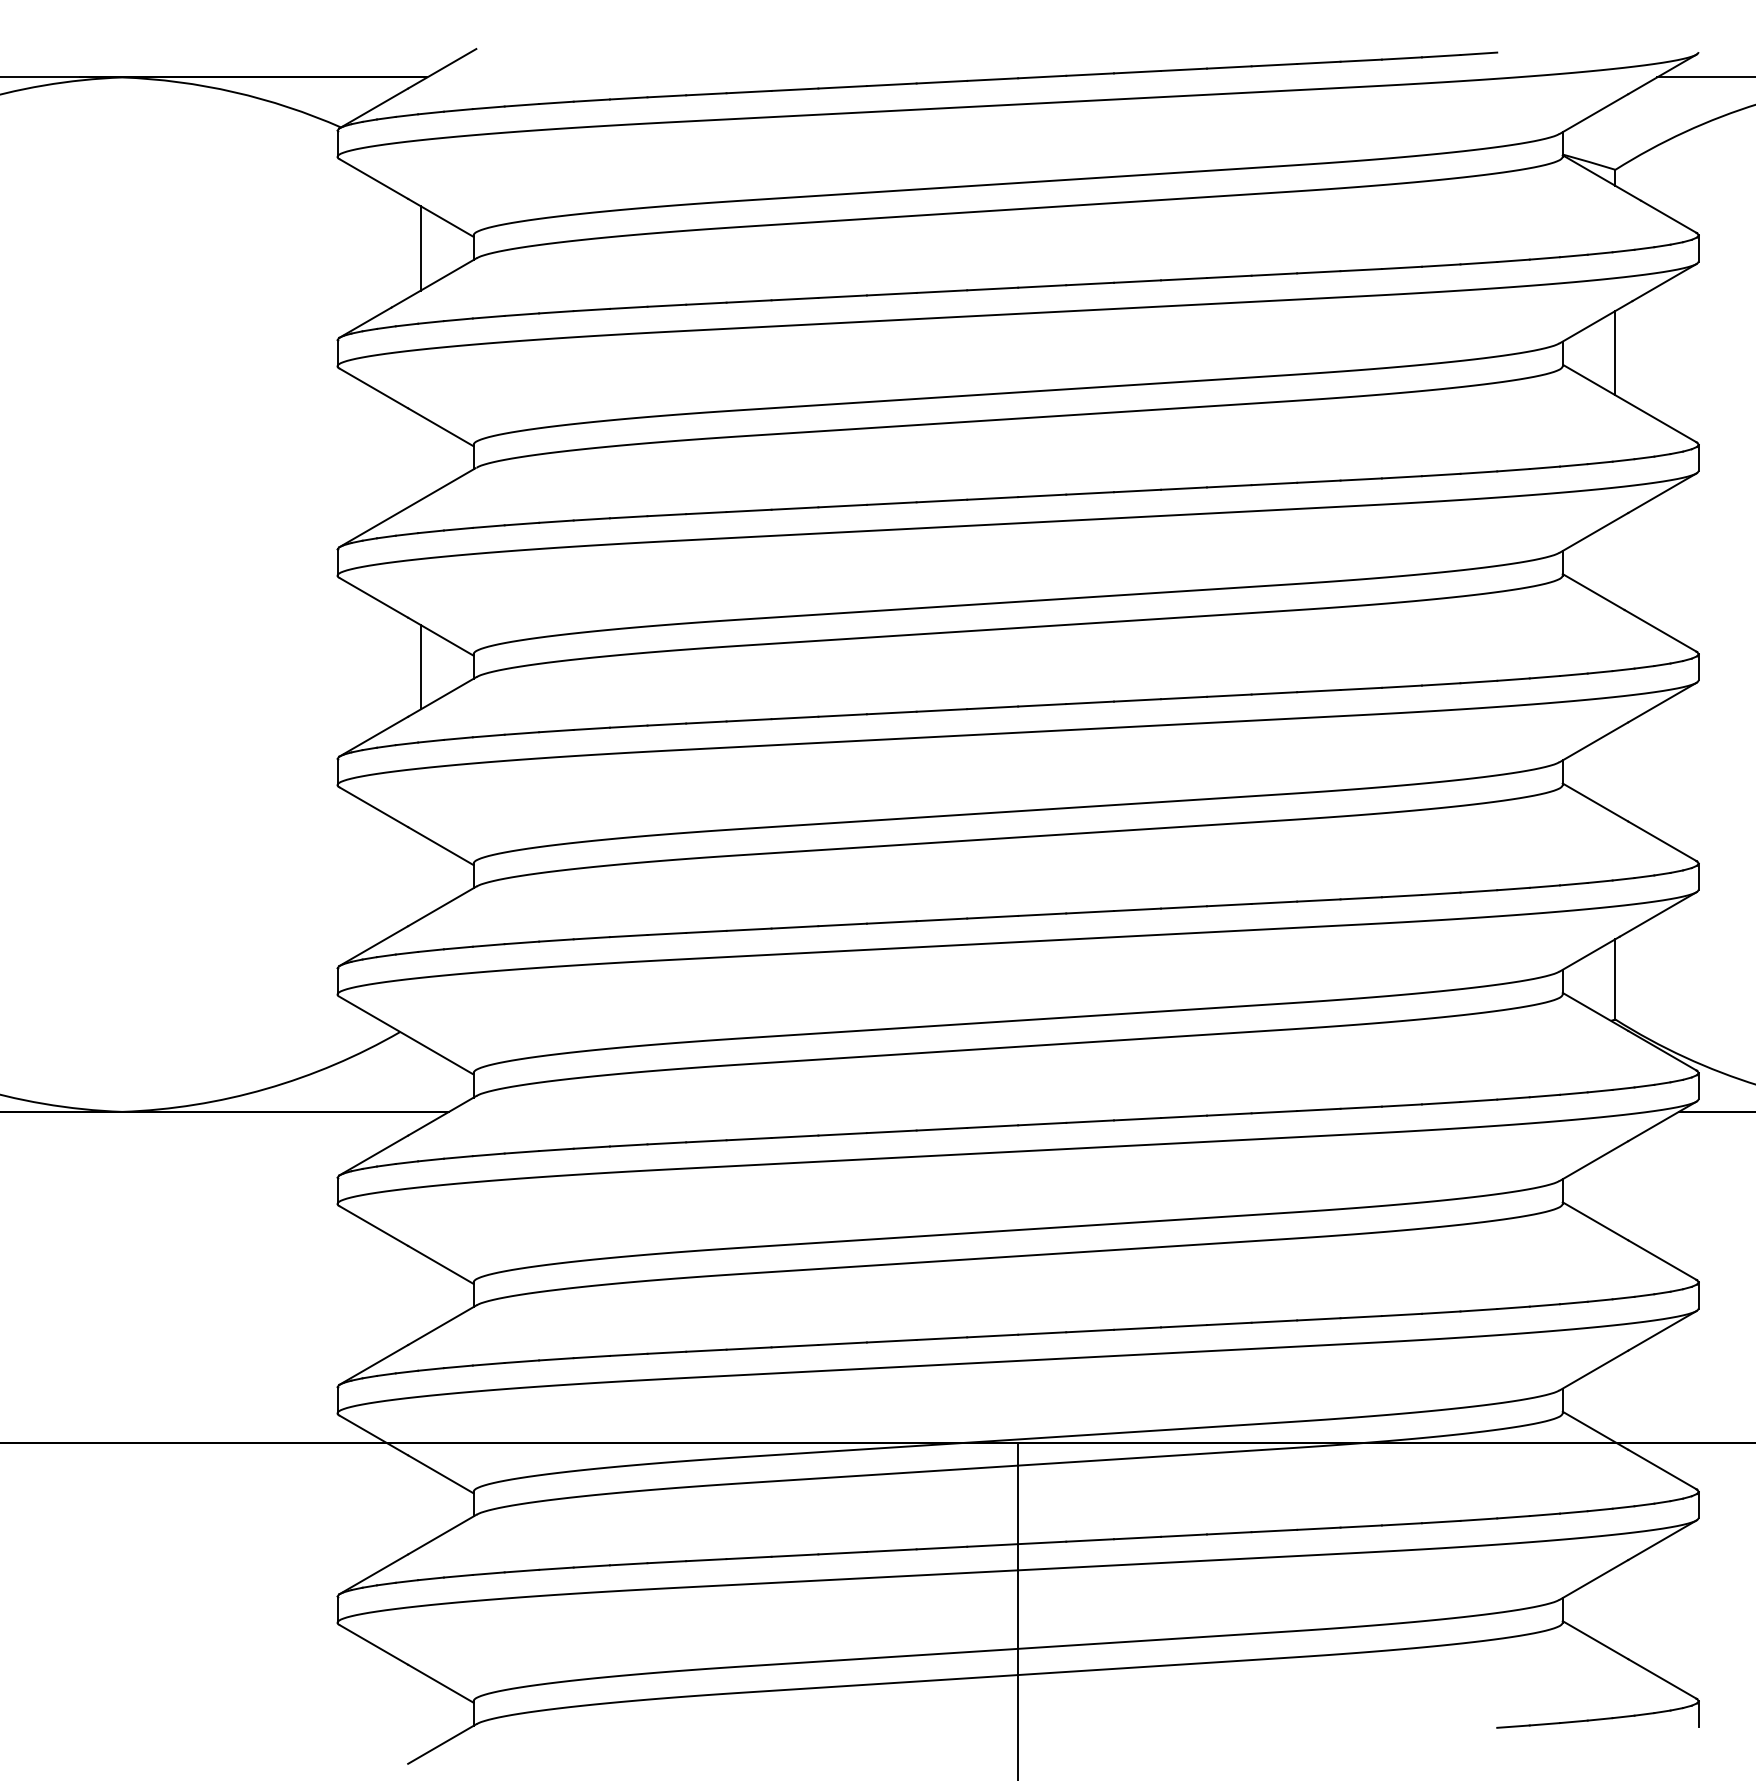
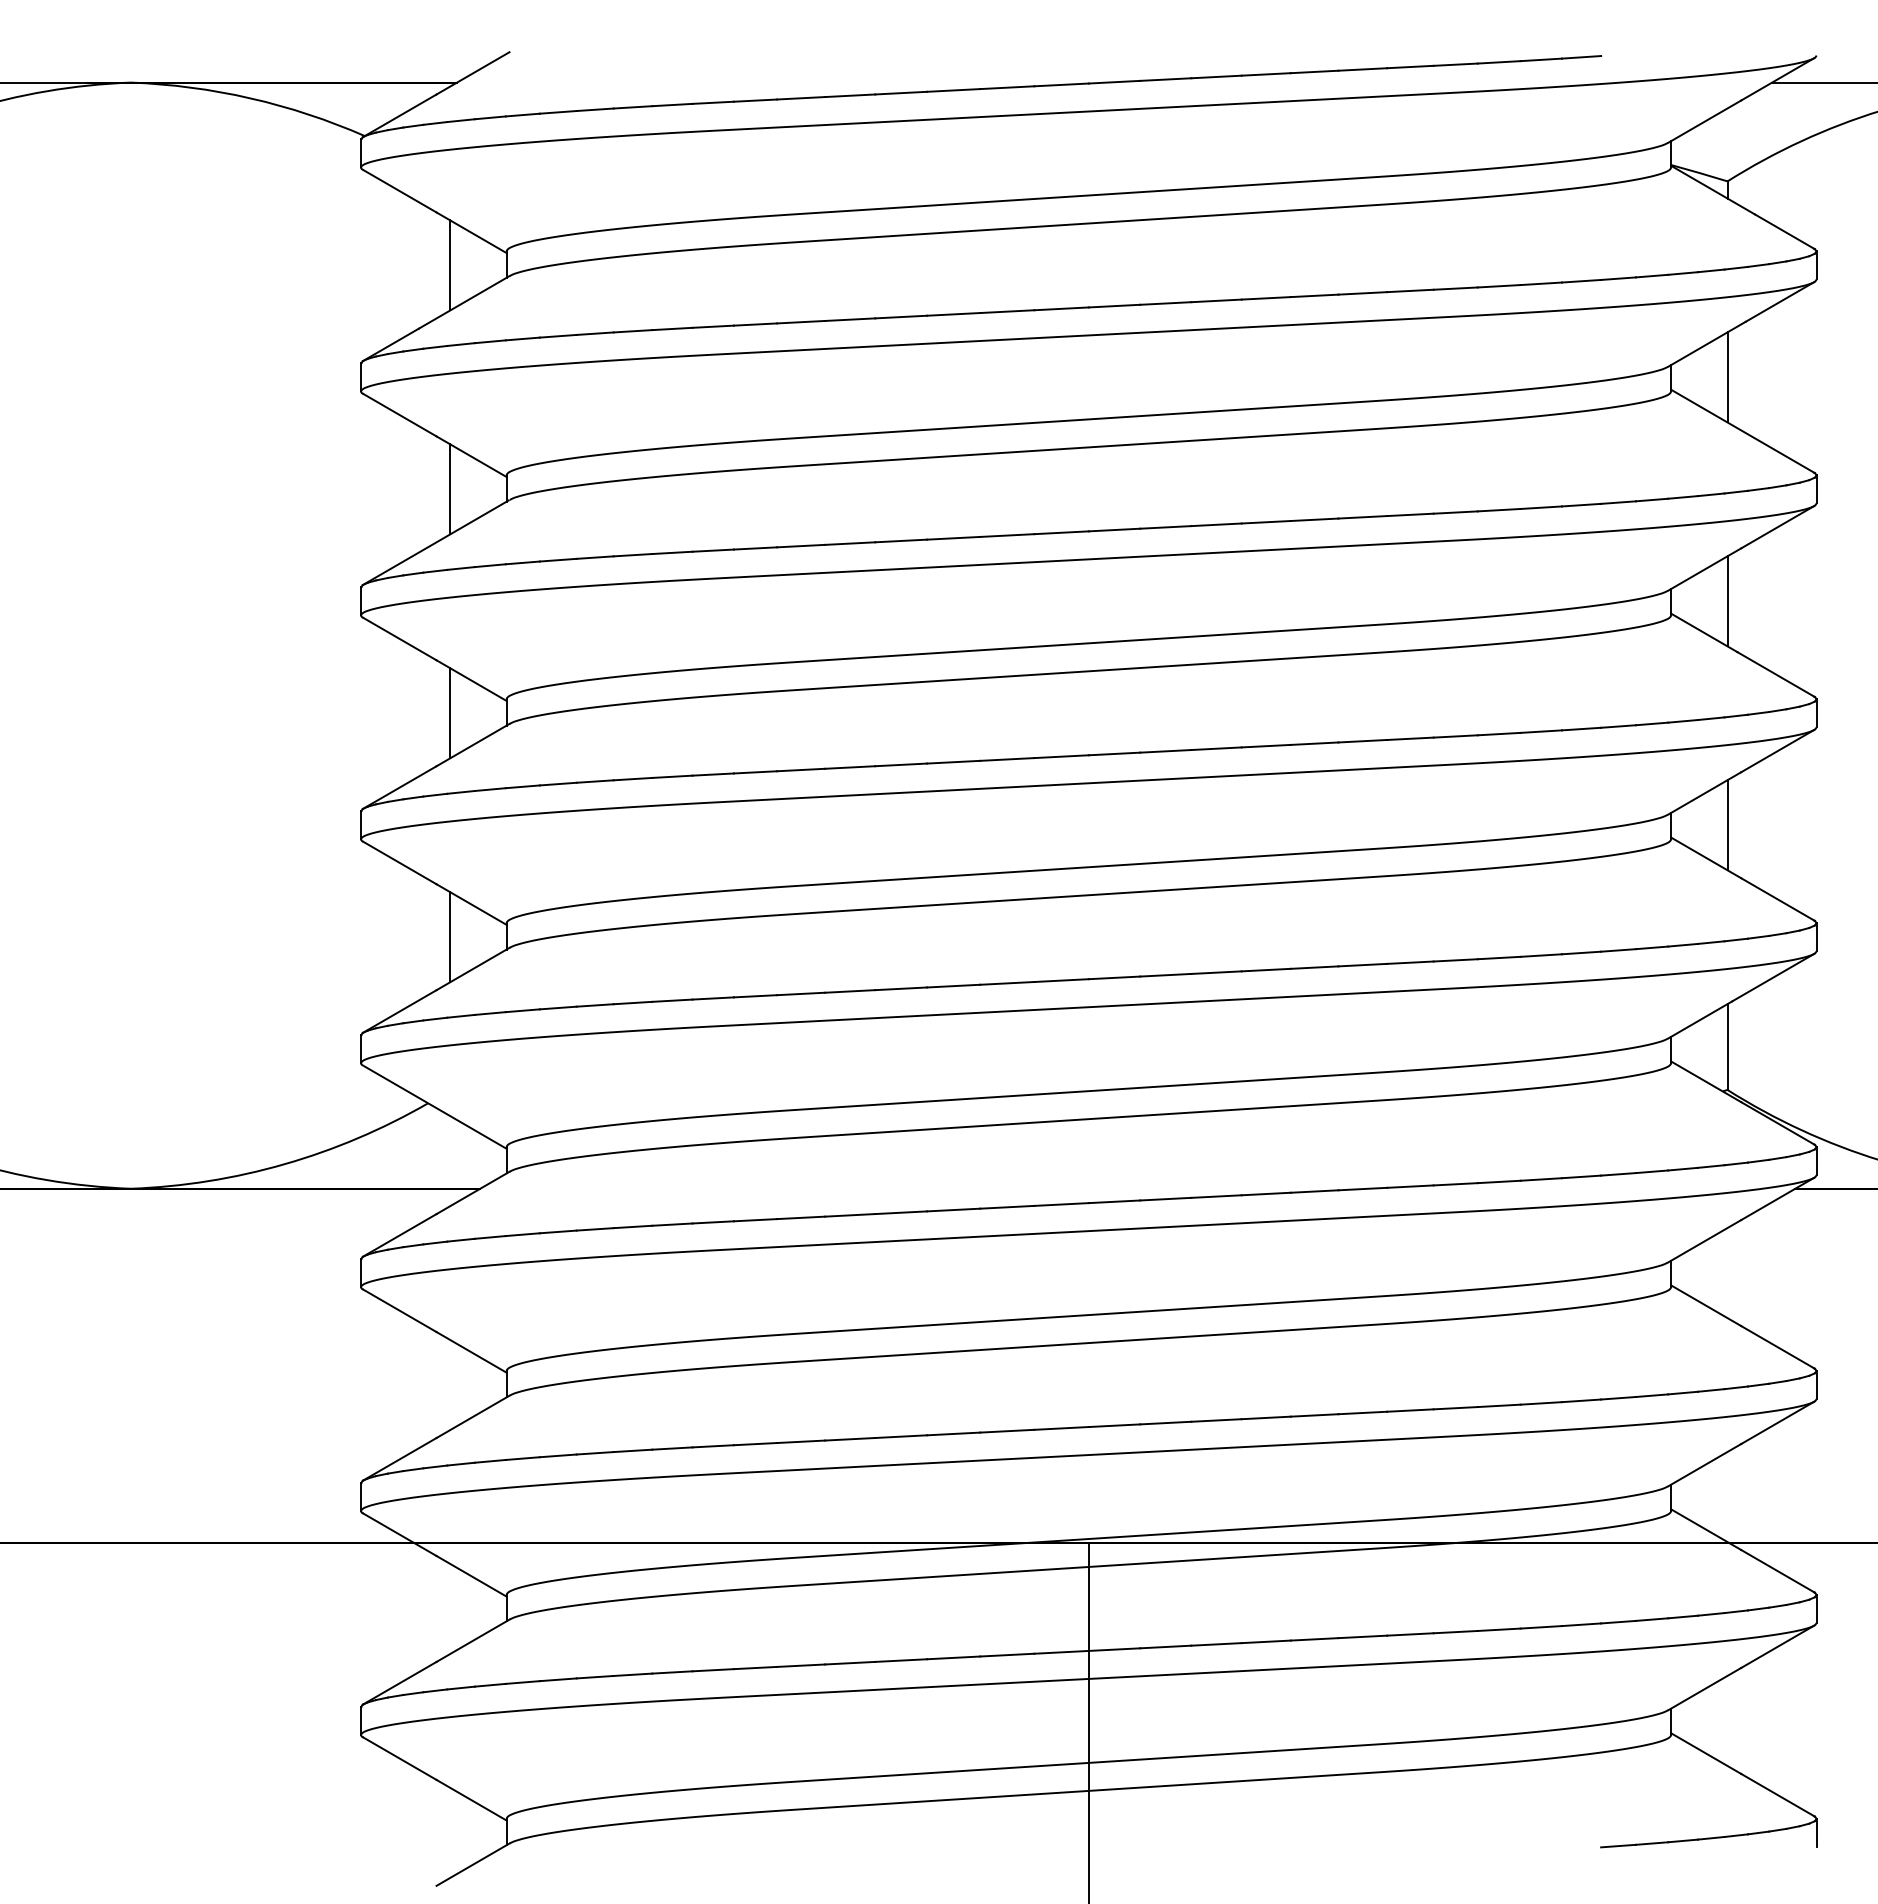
line: (421, 457) -> (450, 489), added
line: (1615, 562) -> (1727, 601), added
line: (1615, 772) -> (1727, 825), added
line: (421, 876) -> (450, 937), added

